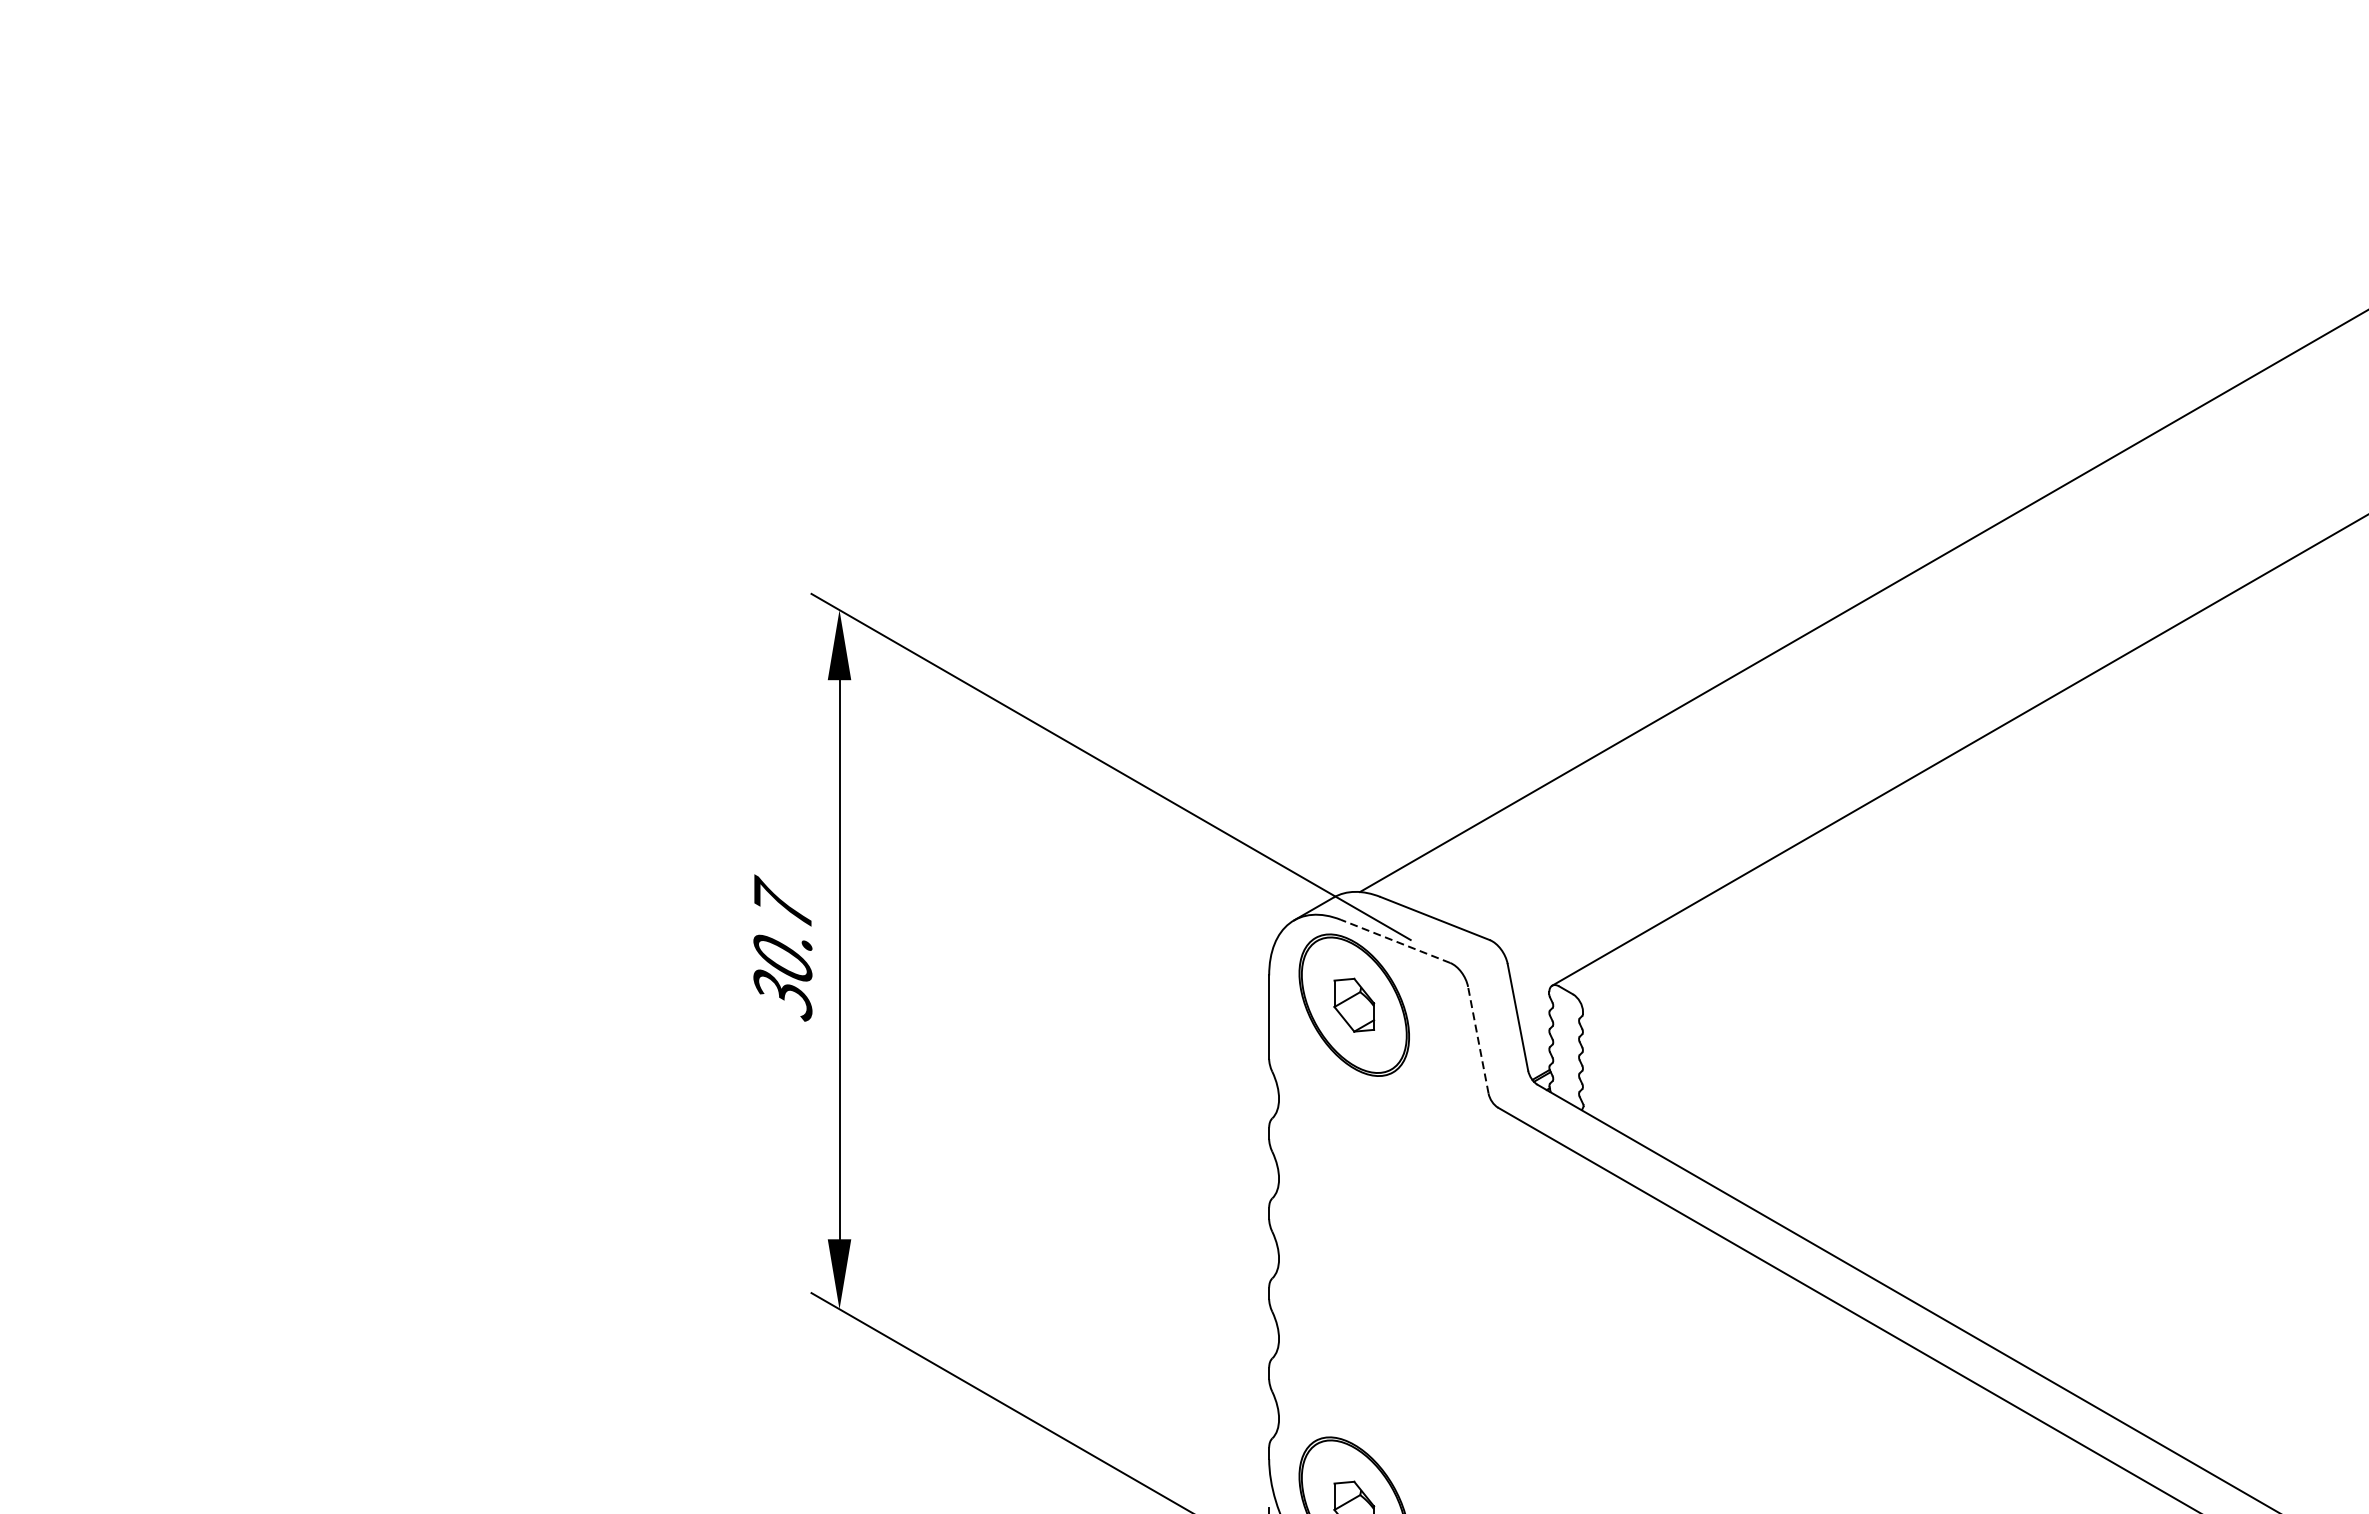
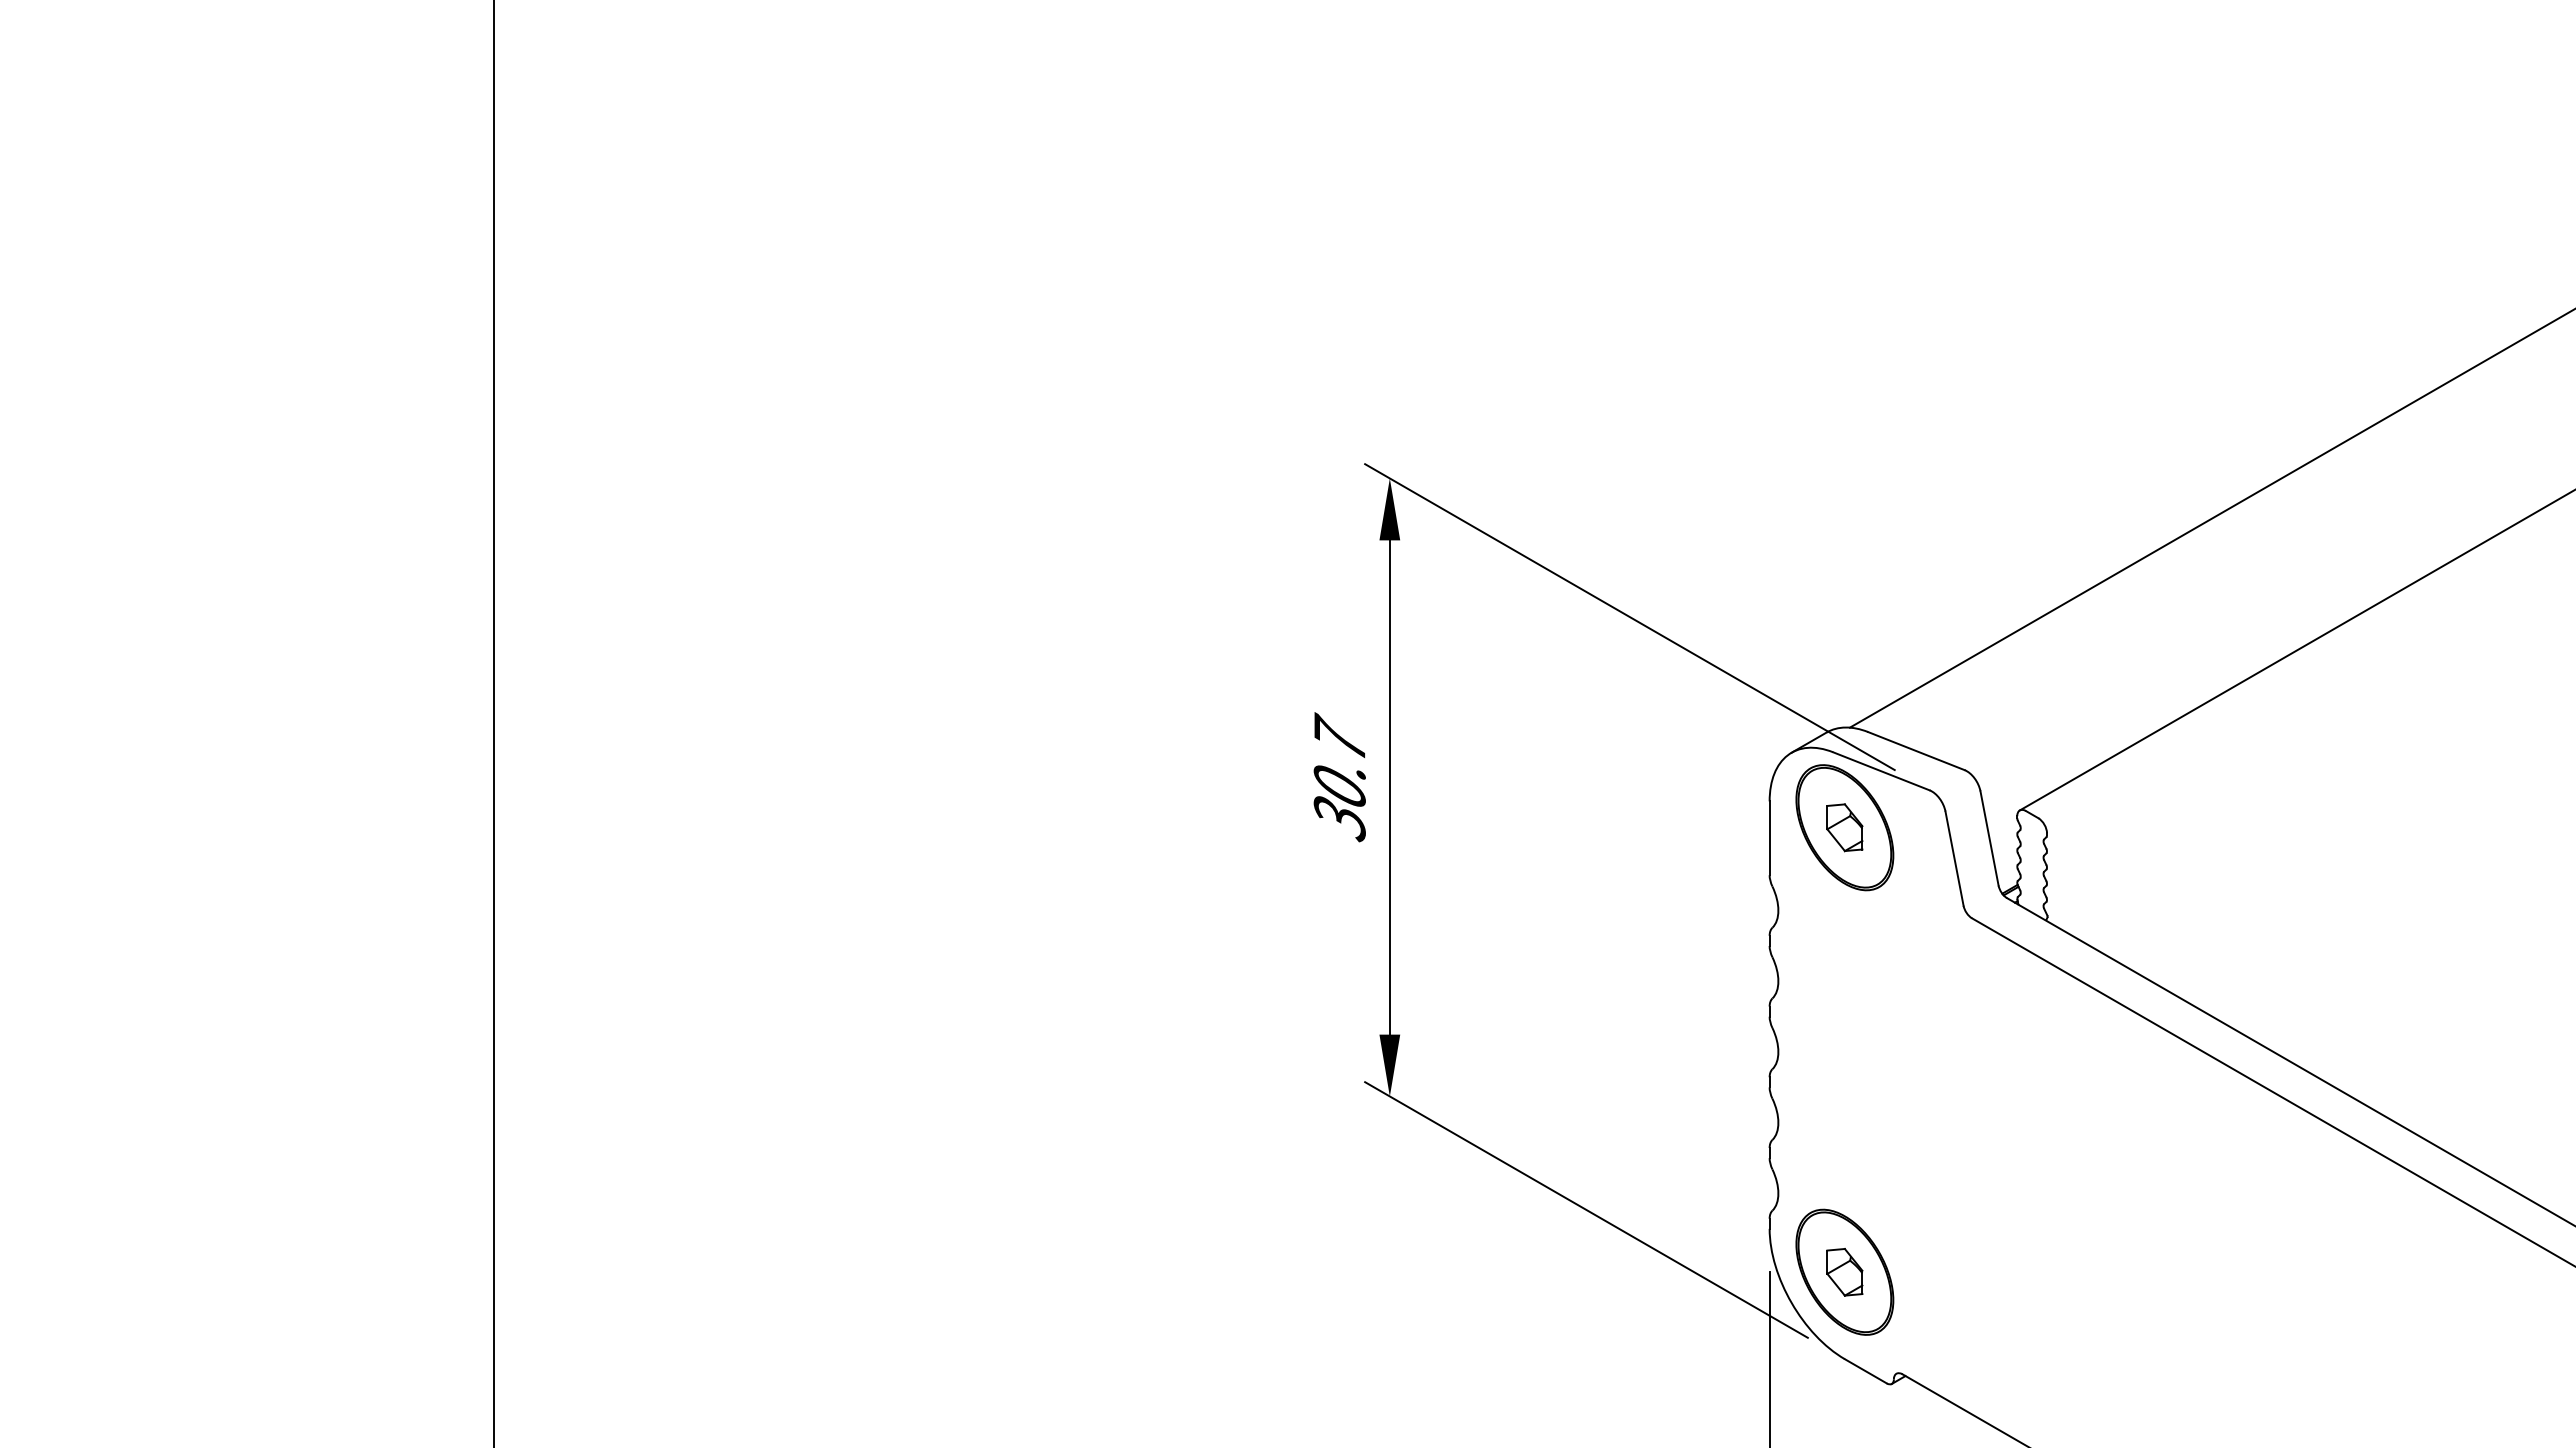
line: (1395, 941) -> (1881, 771), dashed -> solid
line: (1478, 1040) -> (1954, 858), dashed -> solid

